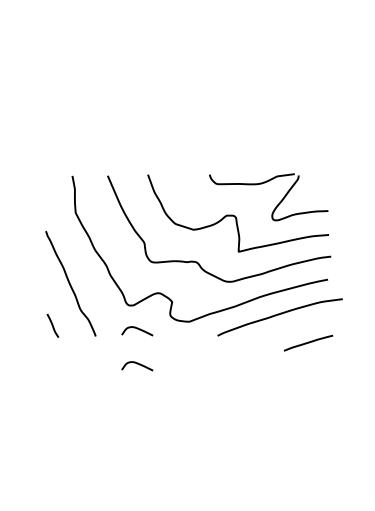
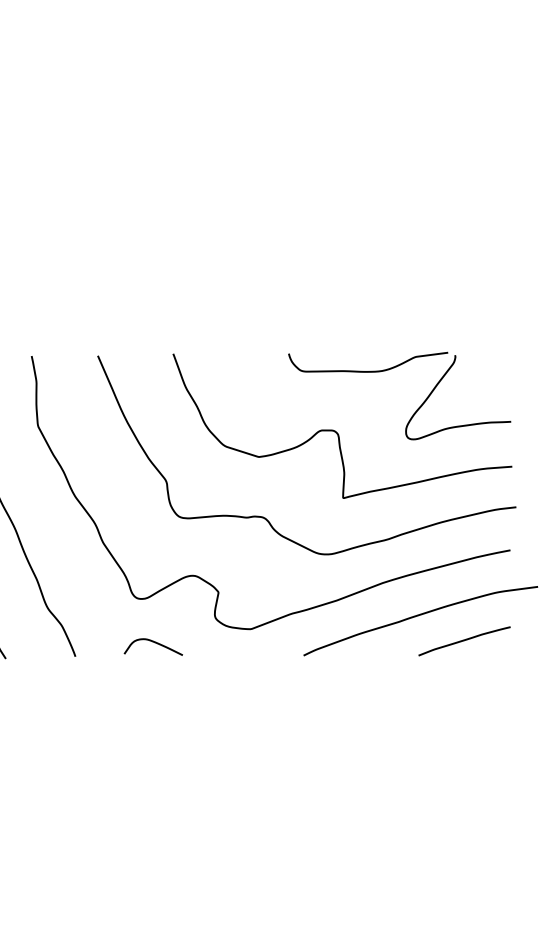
line: (308, 342) -> (464, 639), moved
curve: (137, 364) -> (153, 709), removed

